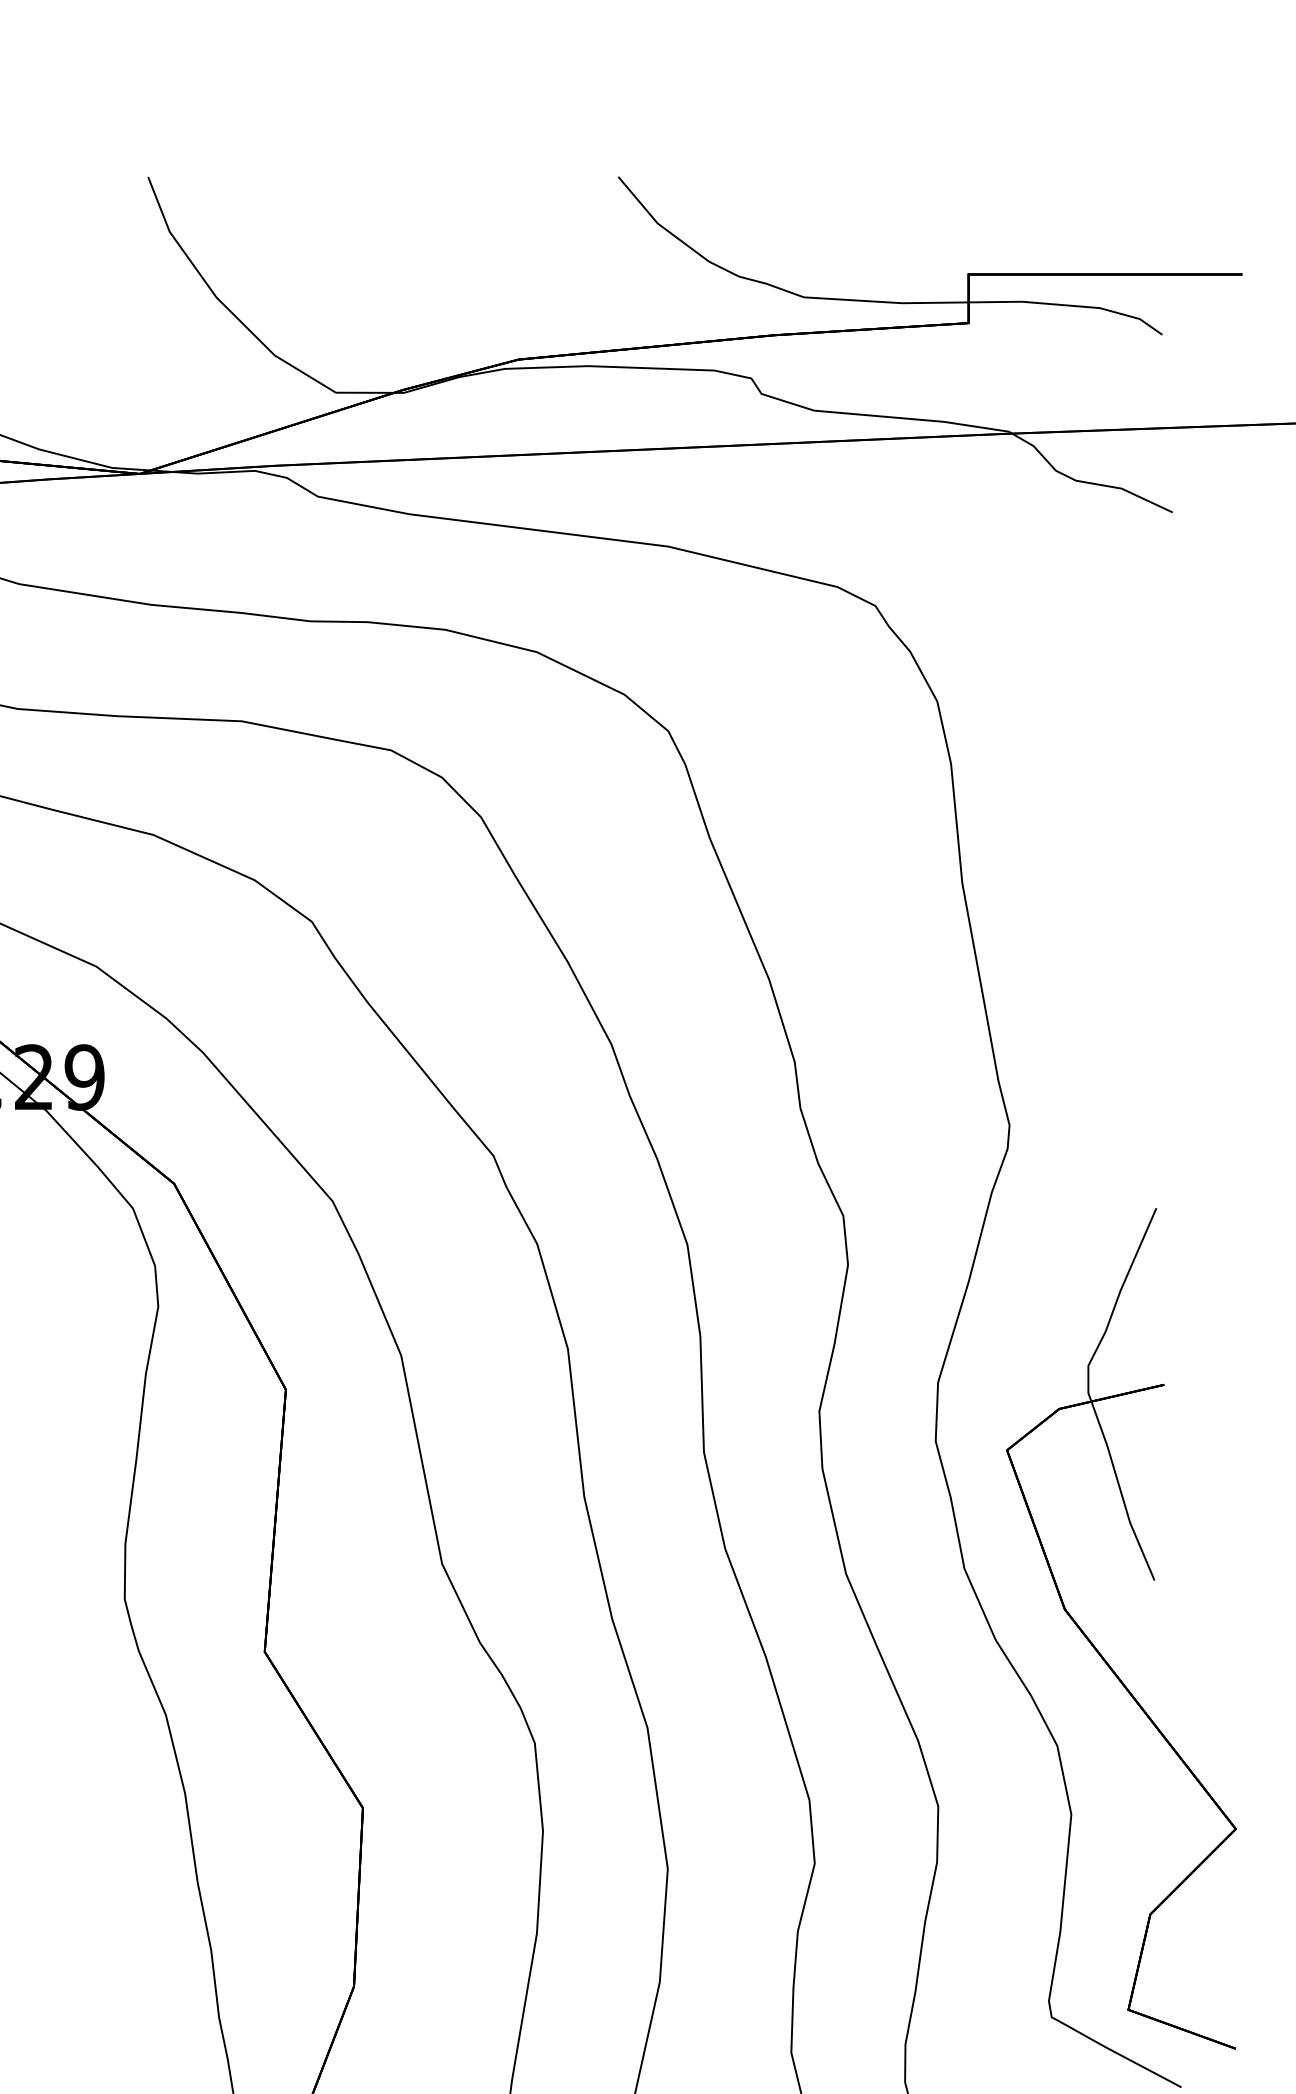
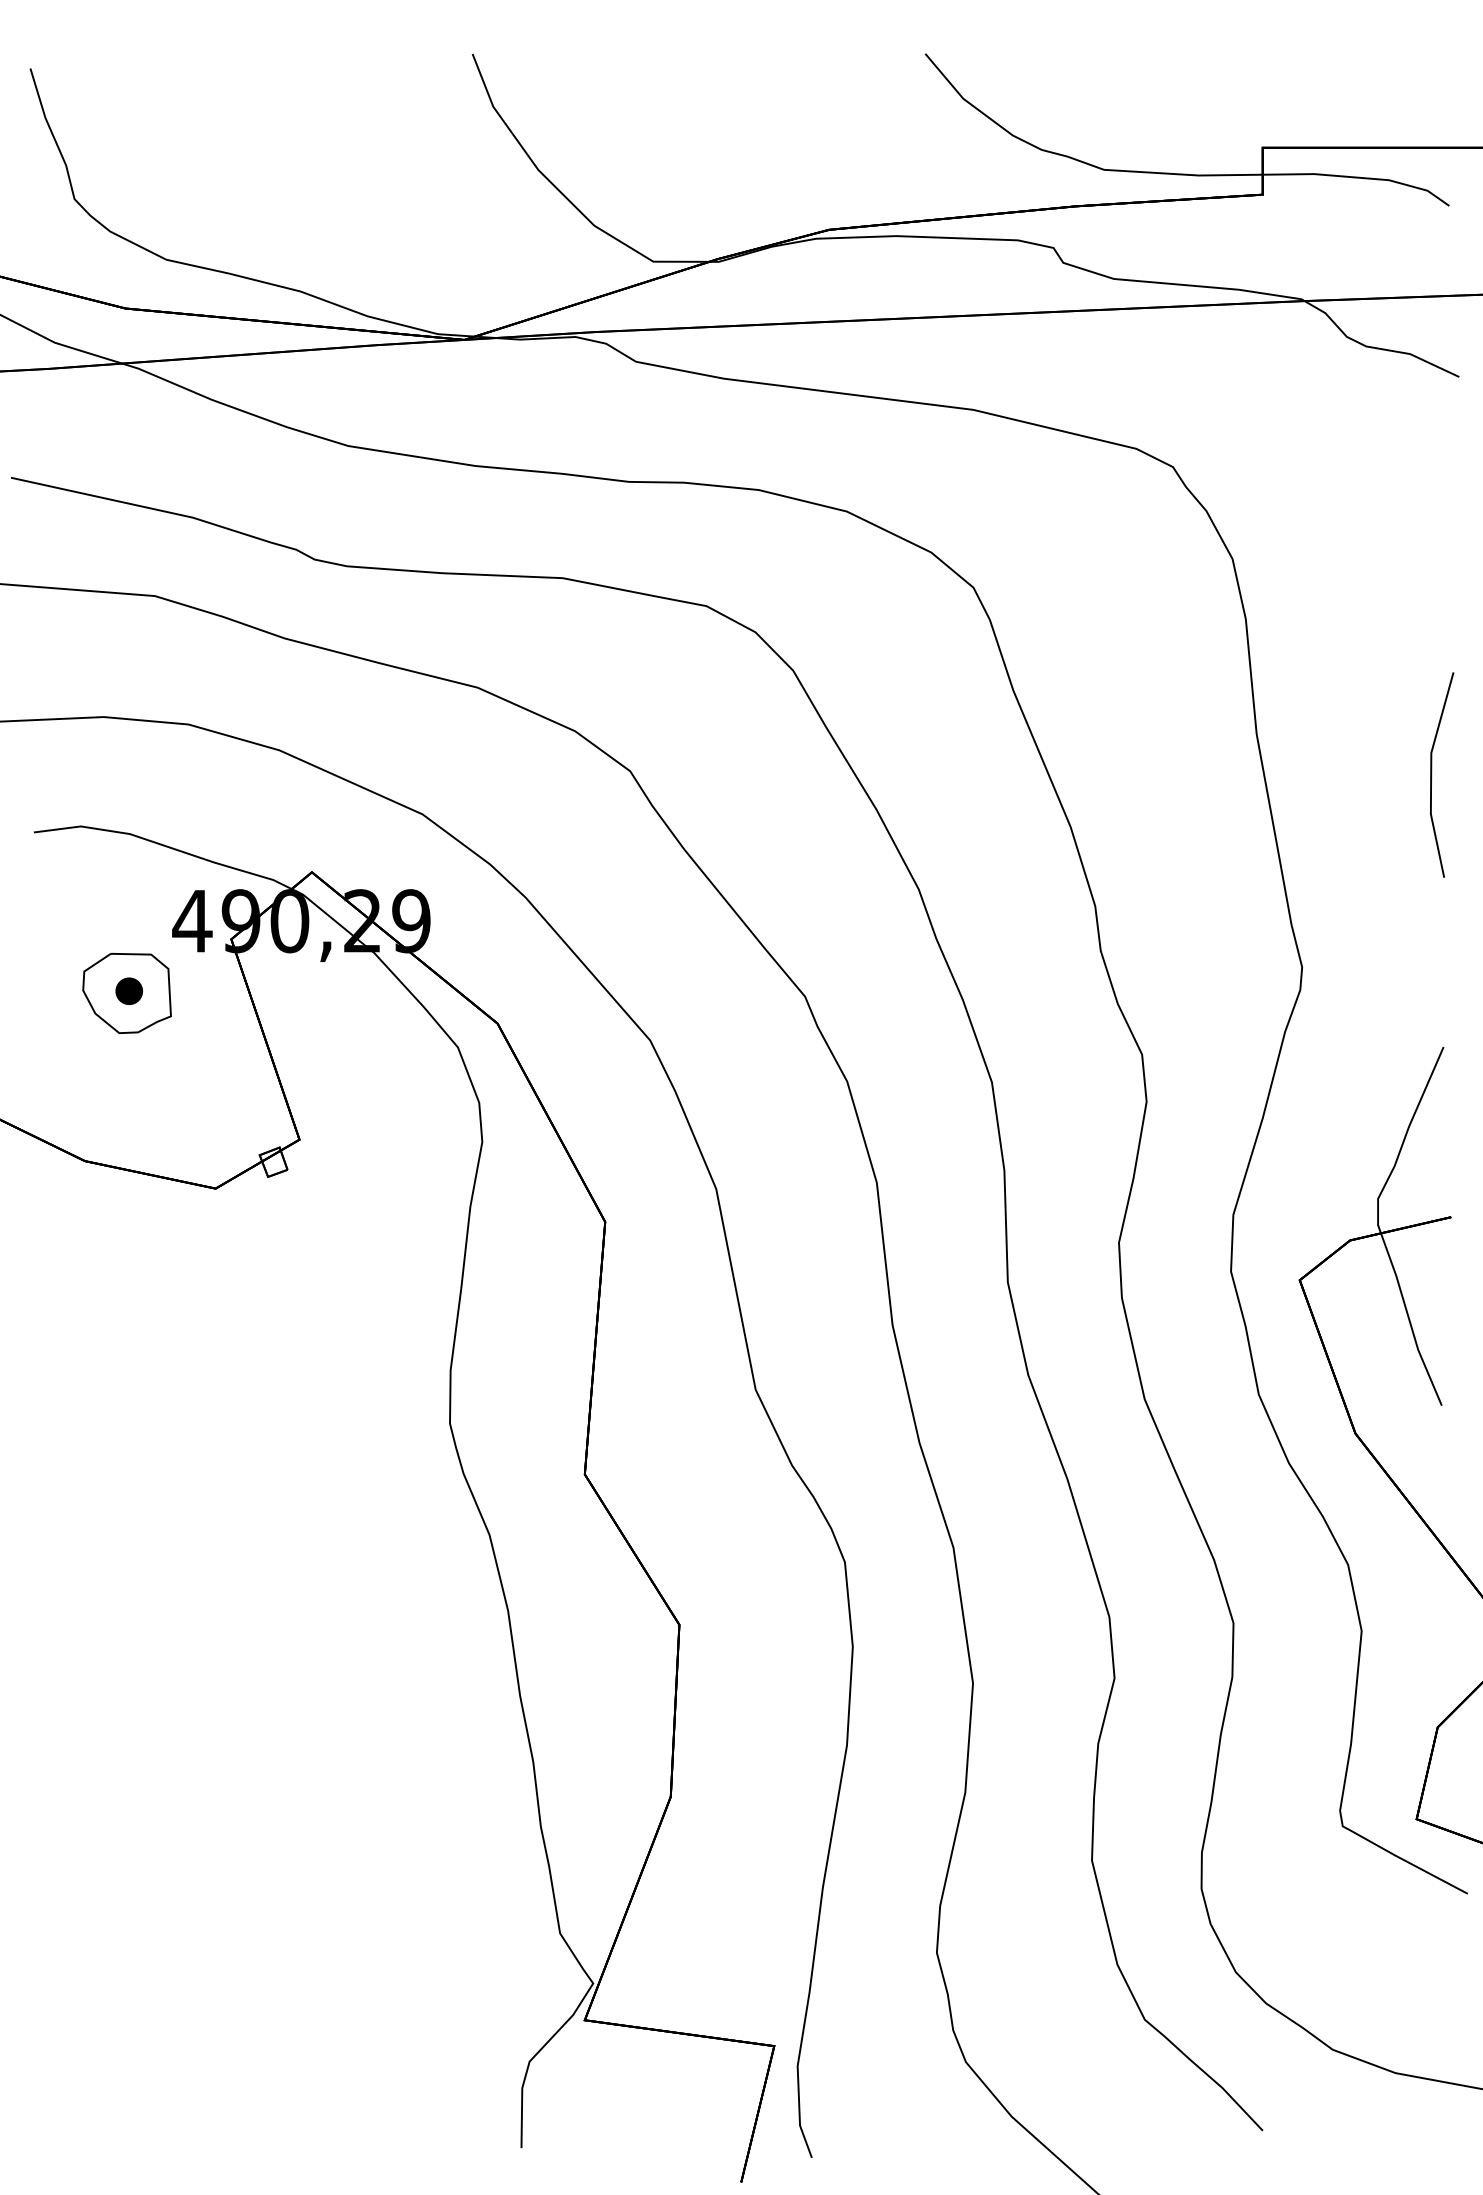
line: (1144, 925) -> (1432, 774), added

